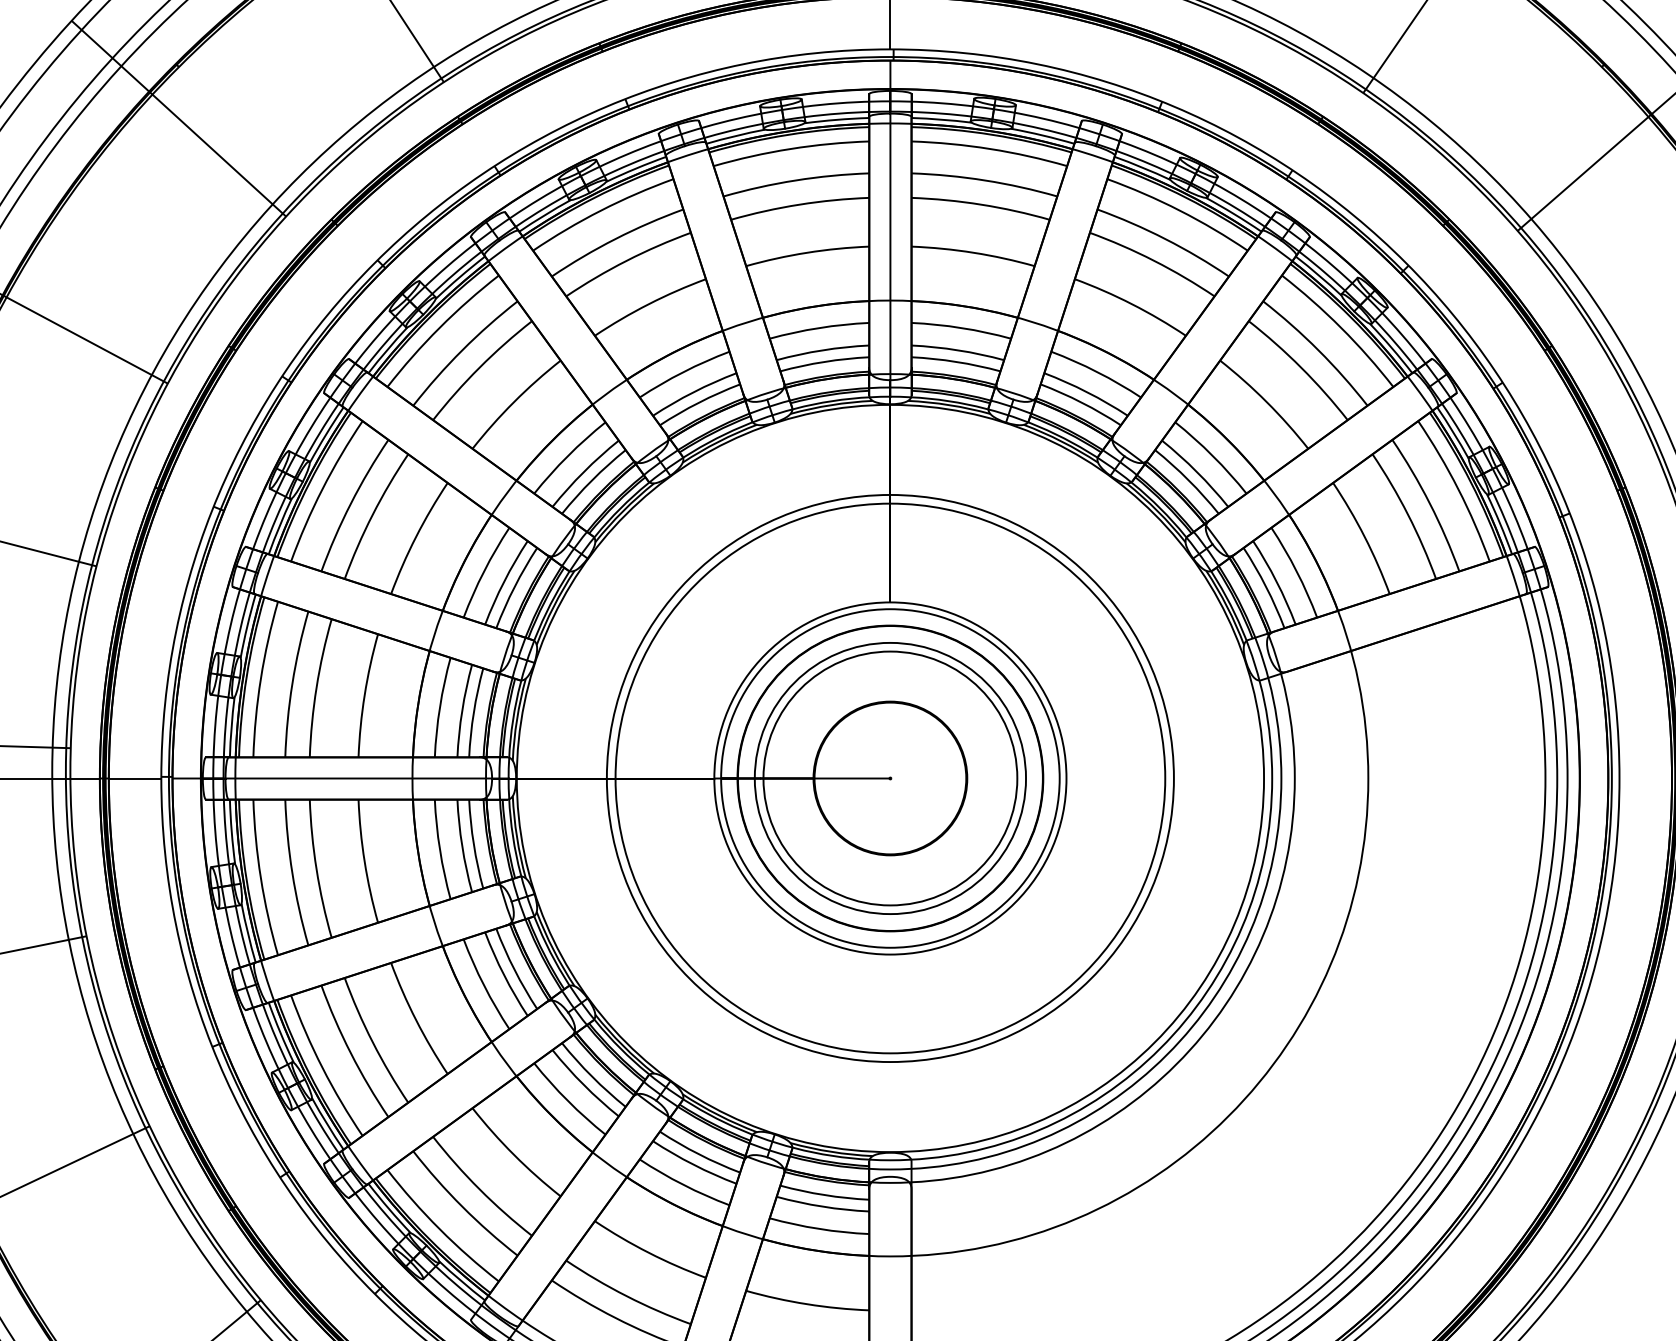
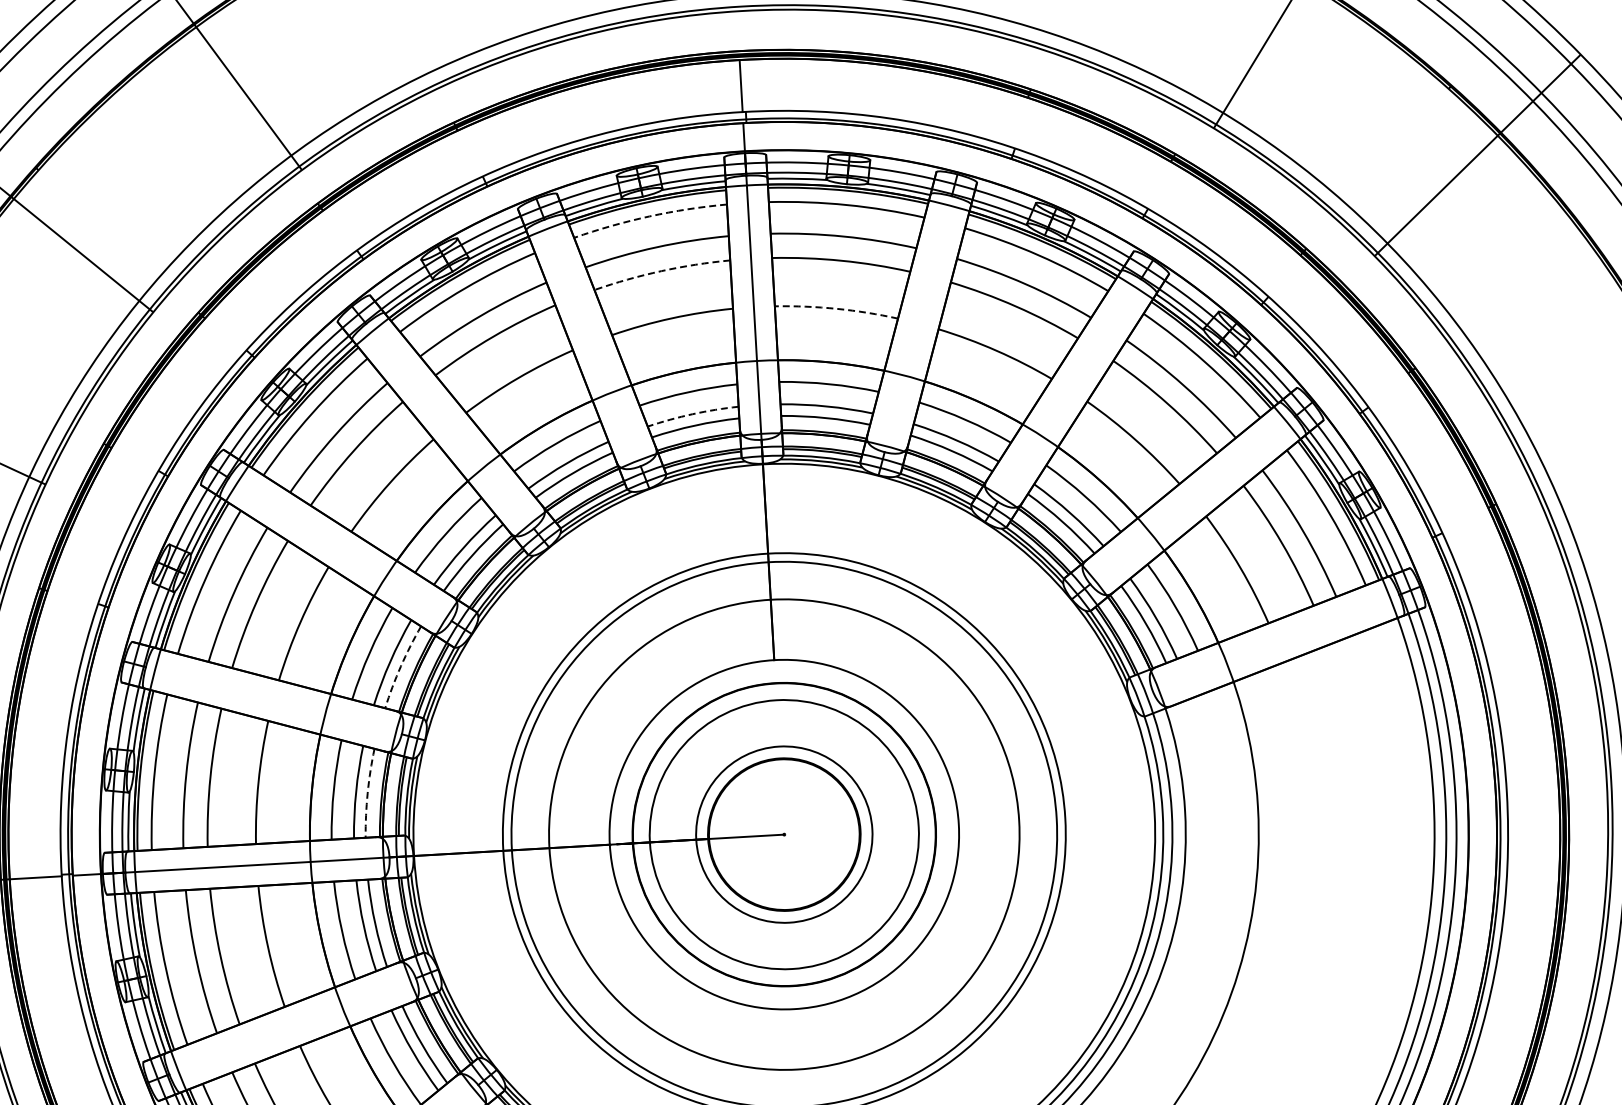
arc: (790, 148) -> (649, 215), solid -> dashed
arc: (799, 204) -> (661, 270), solid -> dashed
arc: (973, 252) -> (836, 308), solid -> dashed
arc: (822, 350) -> (692, 414), solid -> dashed
arc: (514, 587) -> (400, 666), solid -> dashed
arc: (473, 712) -> (367, 793), solid -> dashed
circle: (890, 778) -> (784, 834), size x0.7
circle: (890, 778) -> (784, 834), size x1.4

